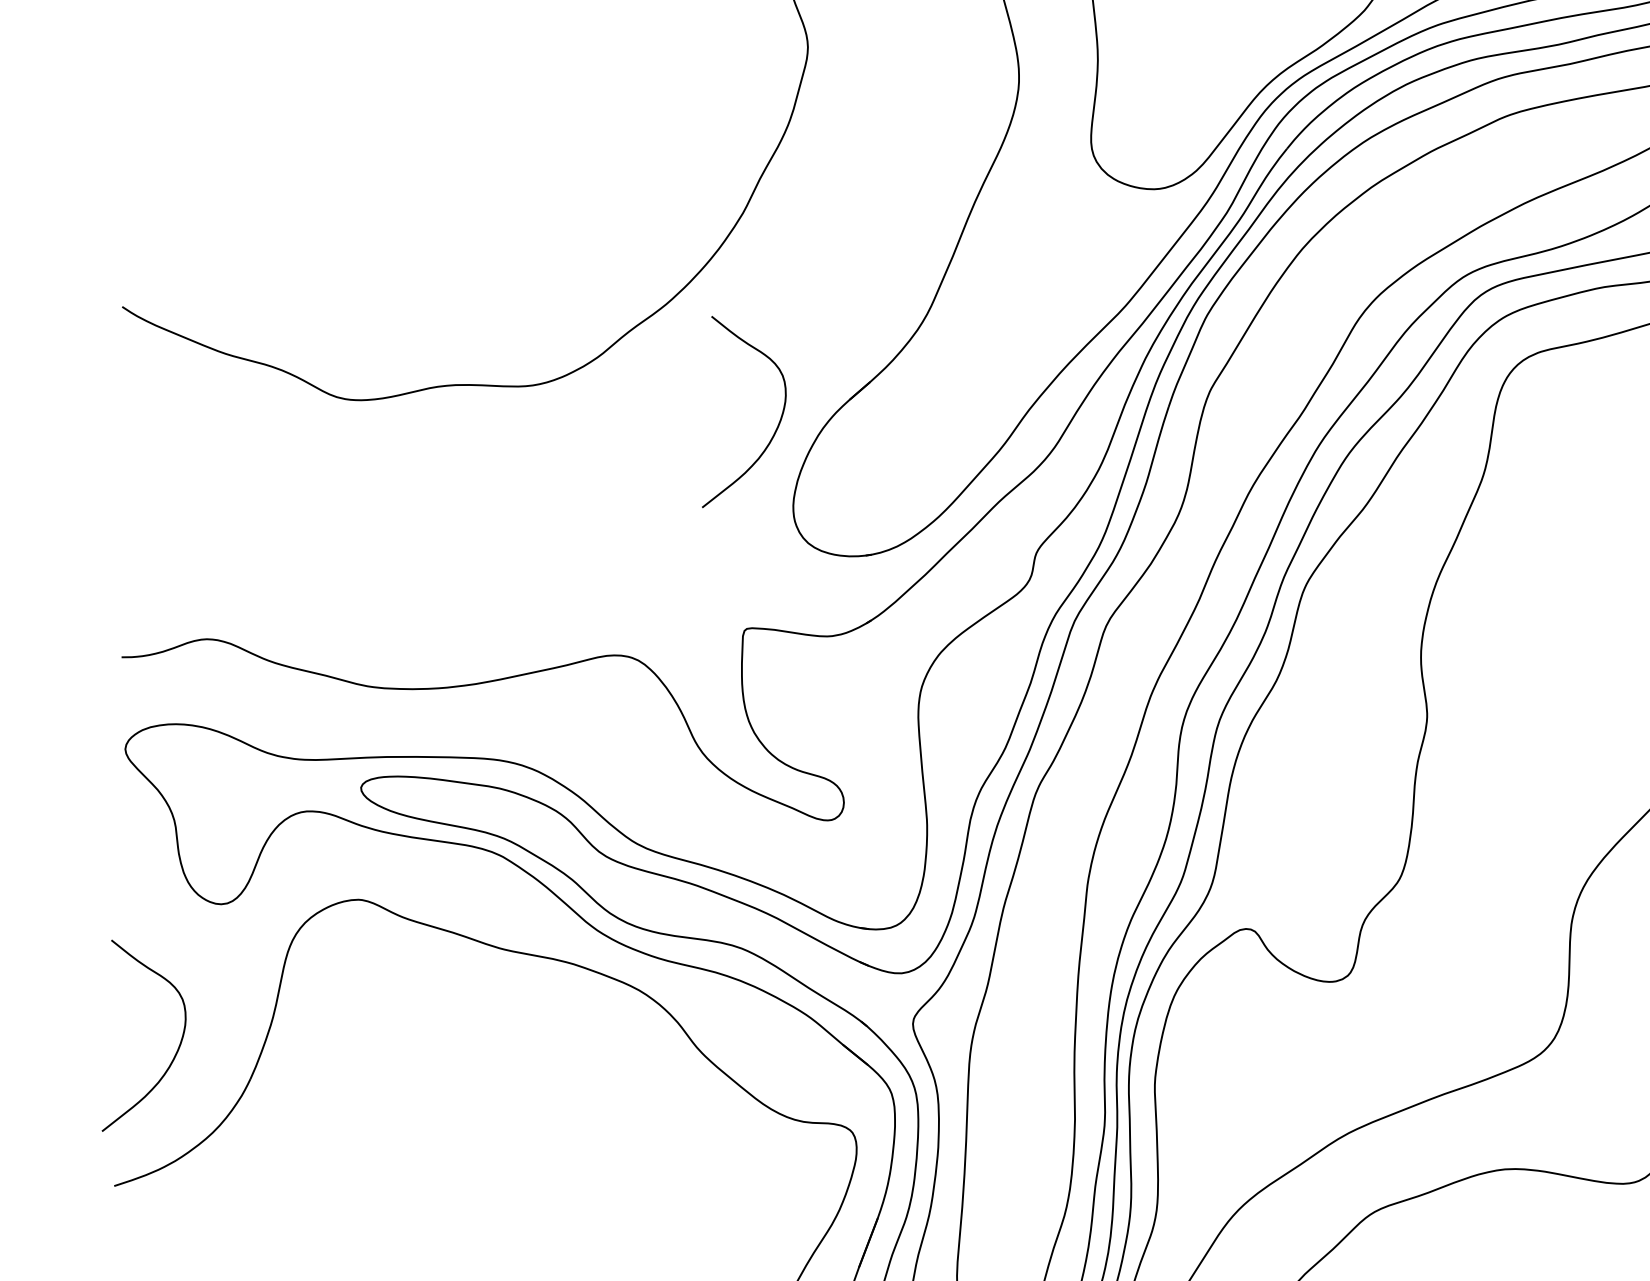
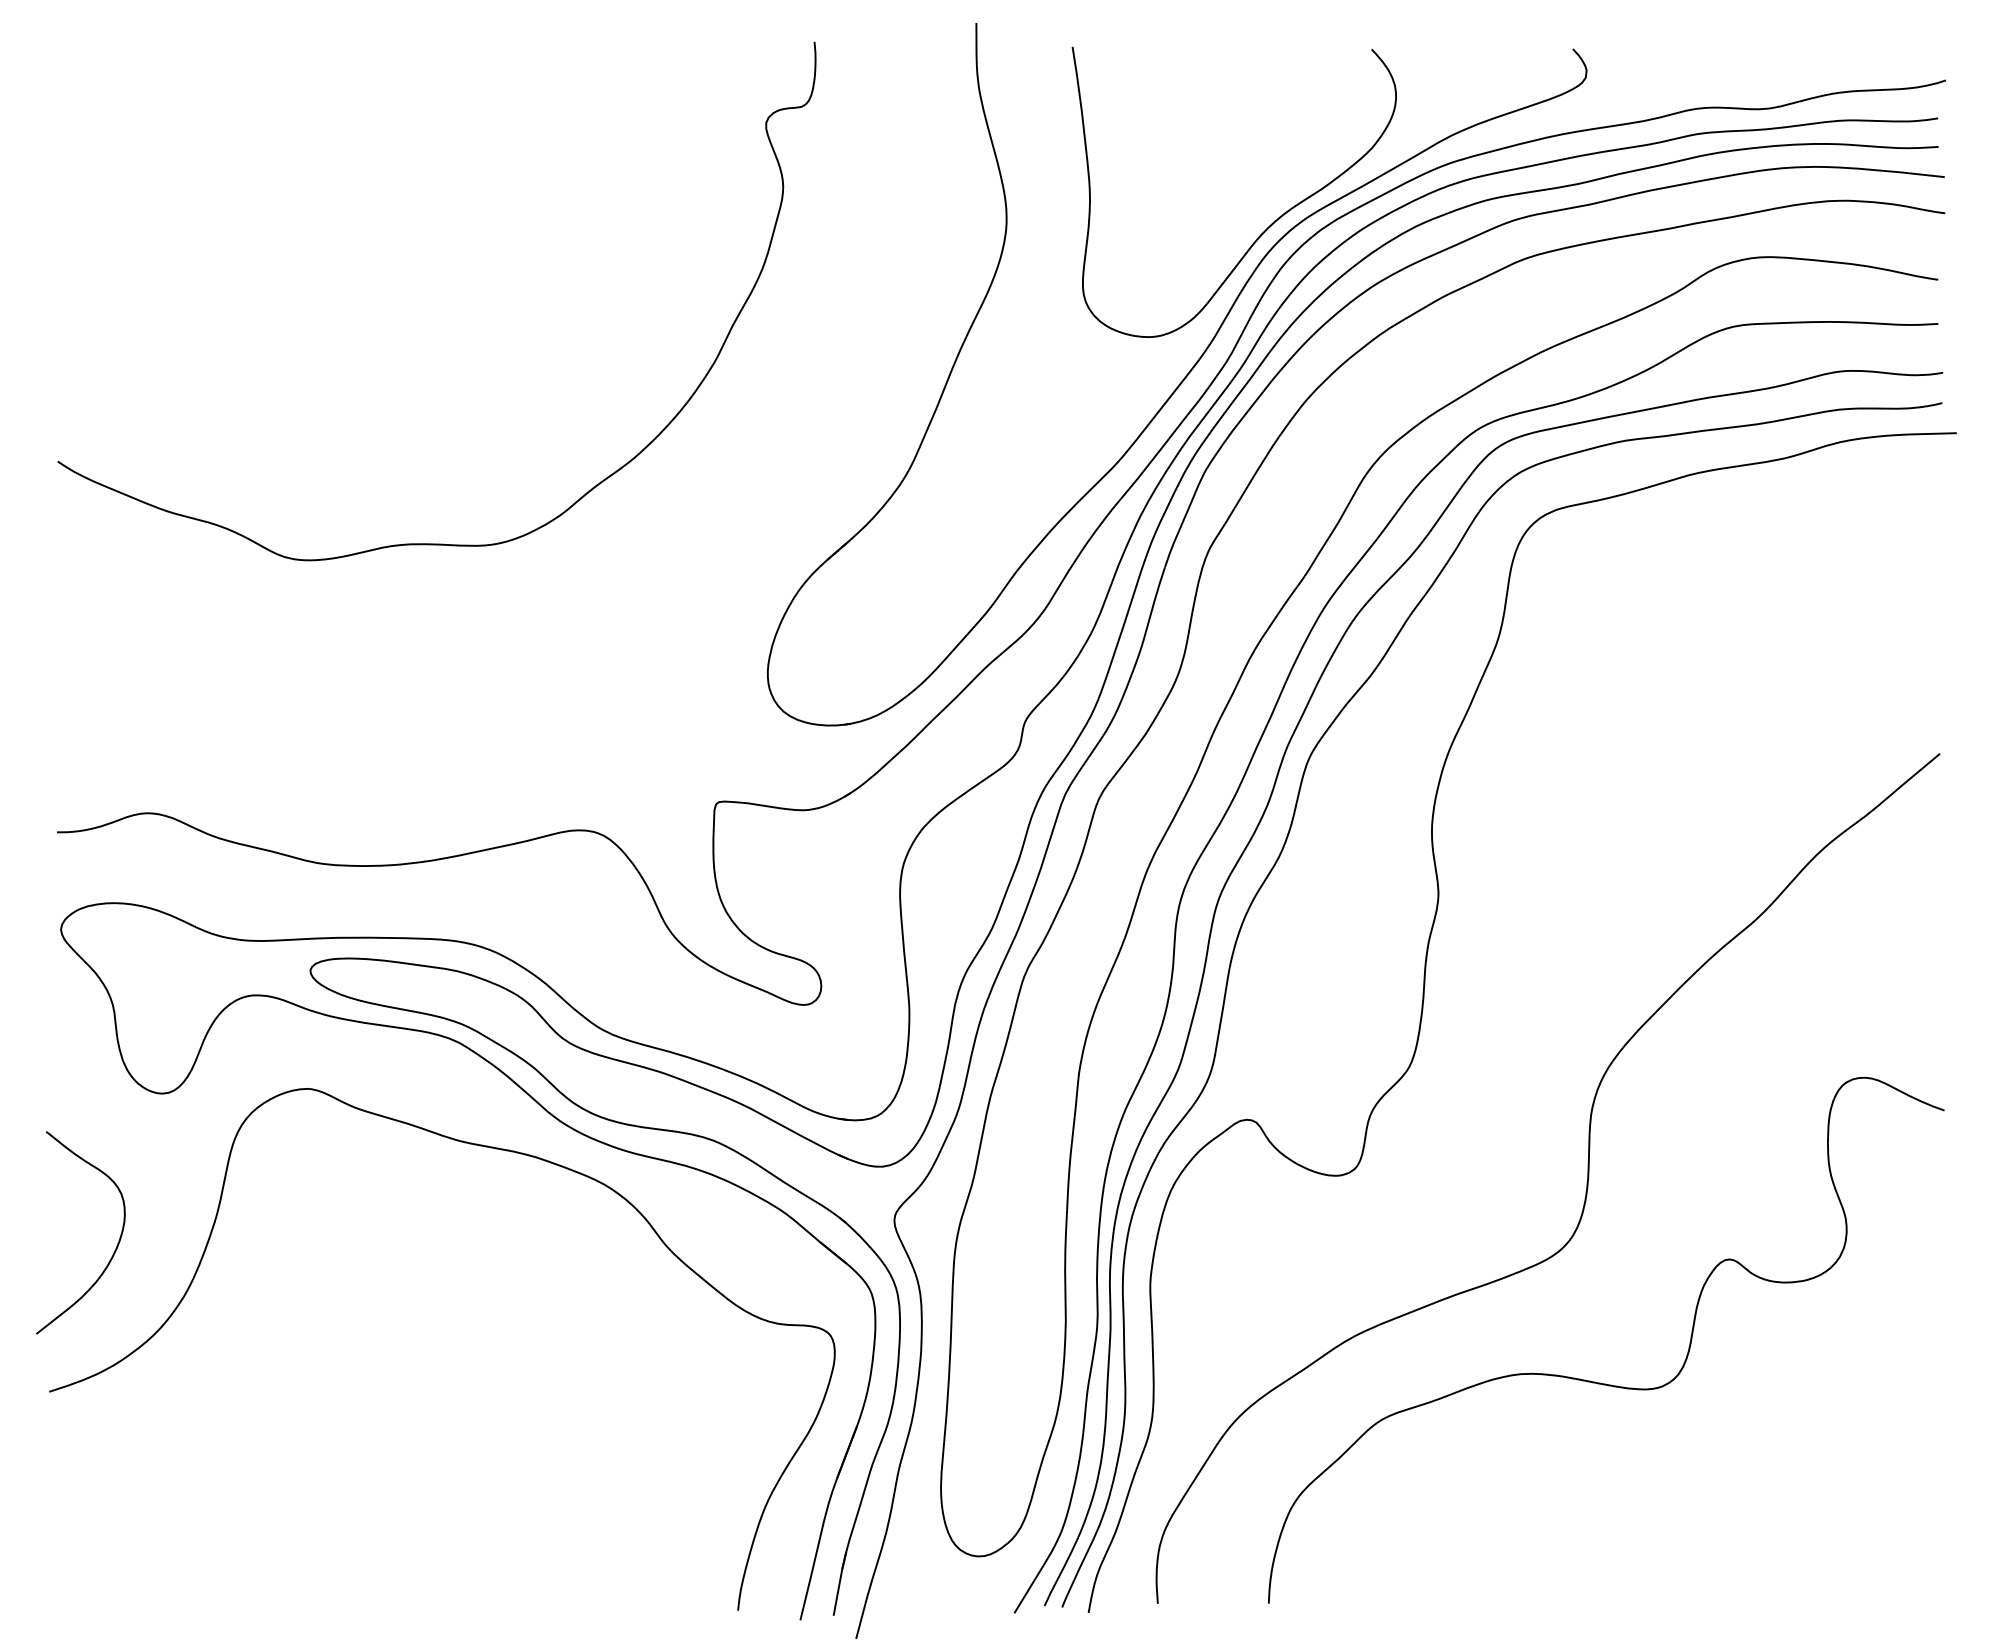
curve: (777, 424) -> (751, 585), removed

